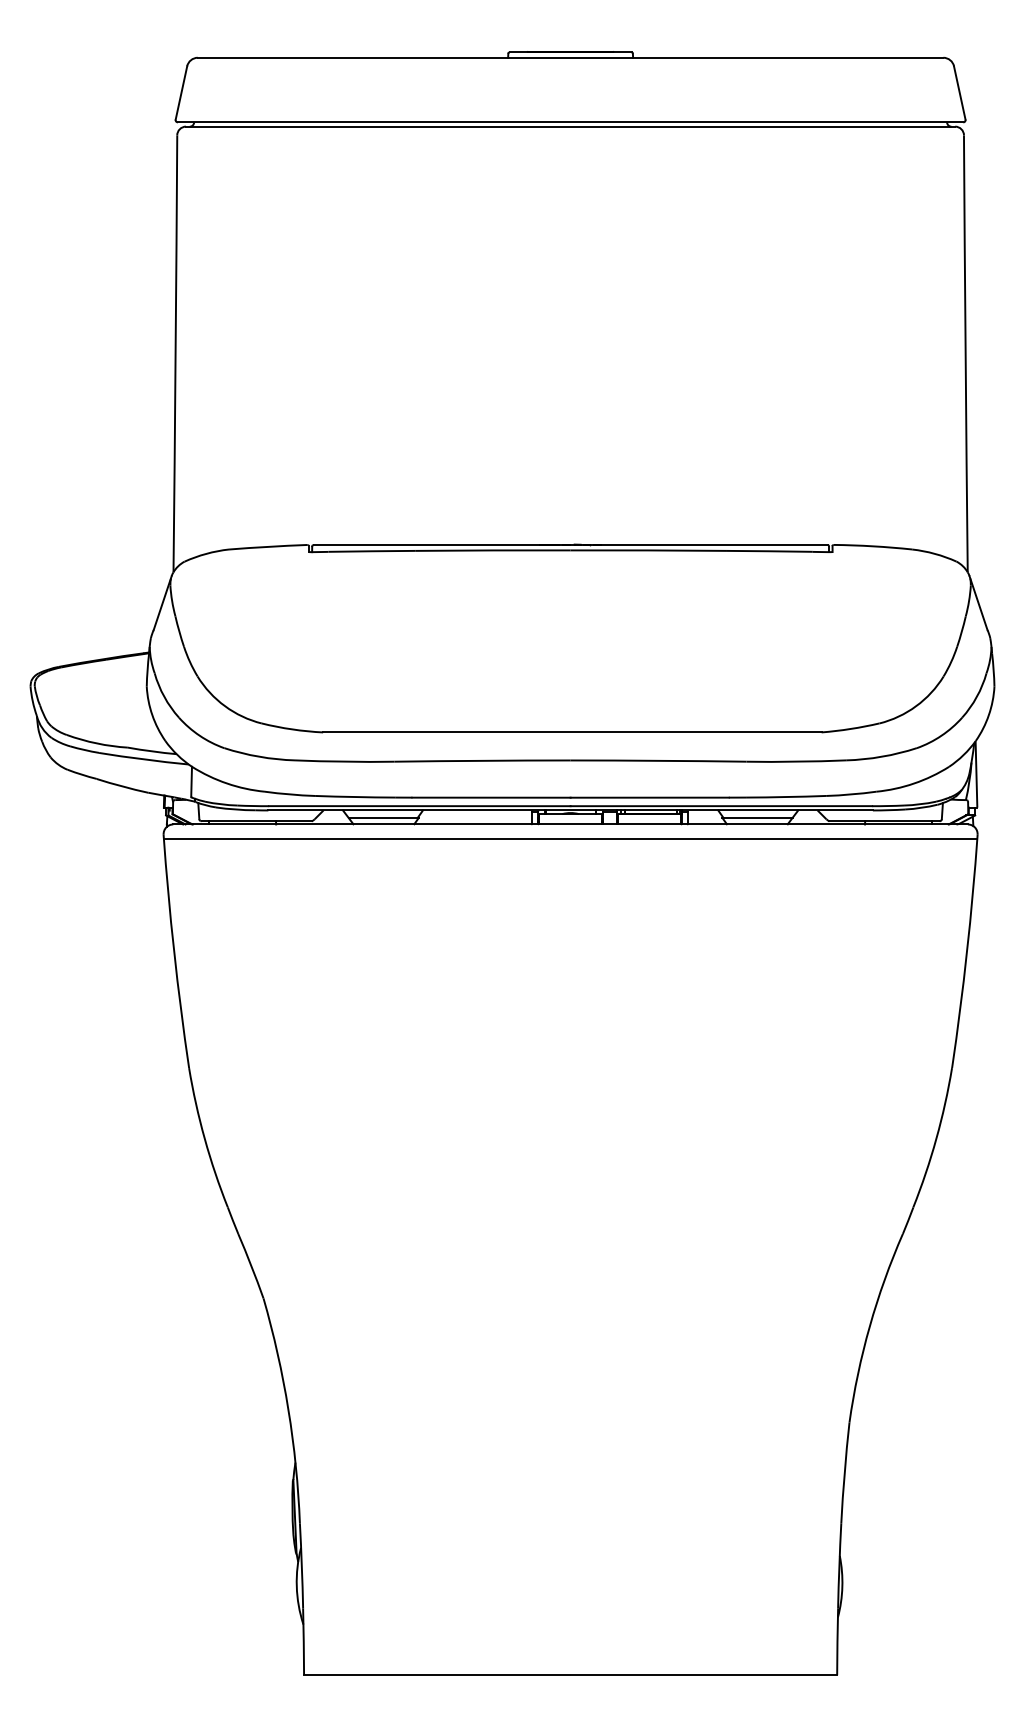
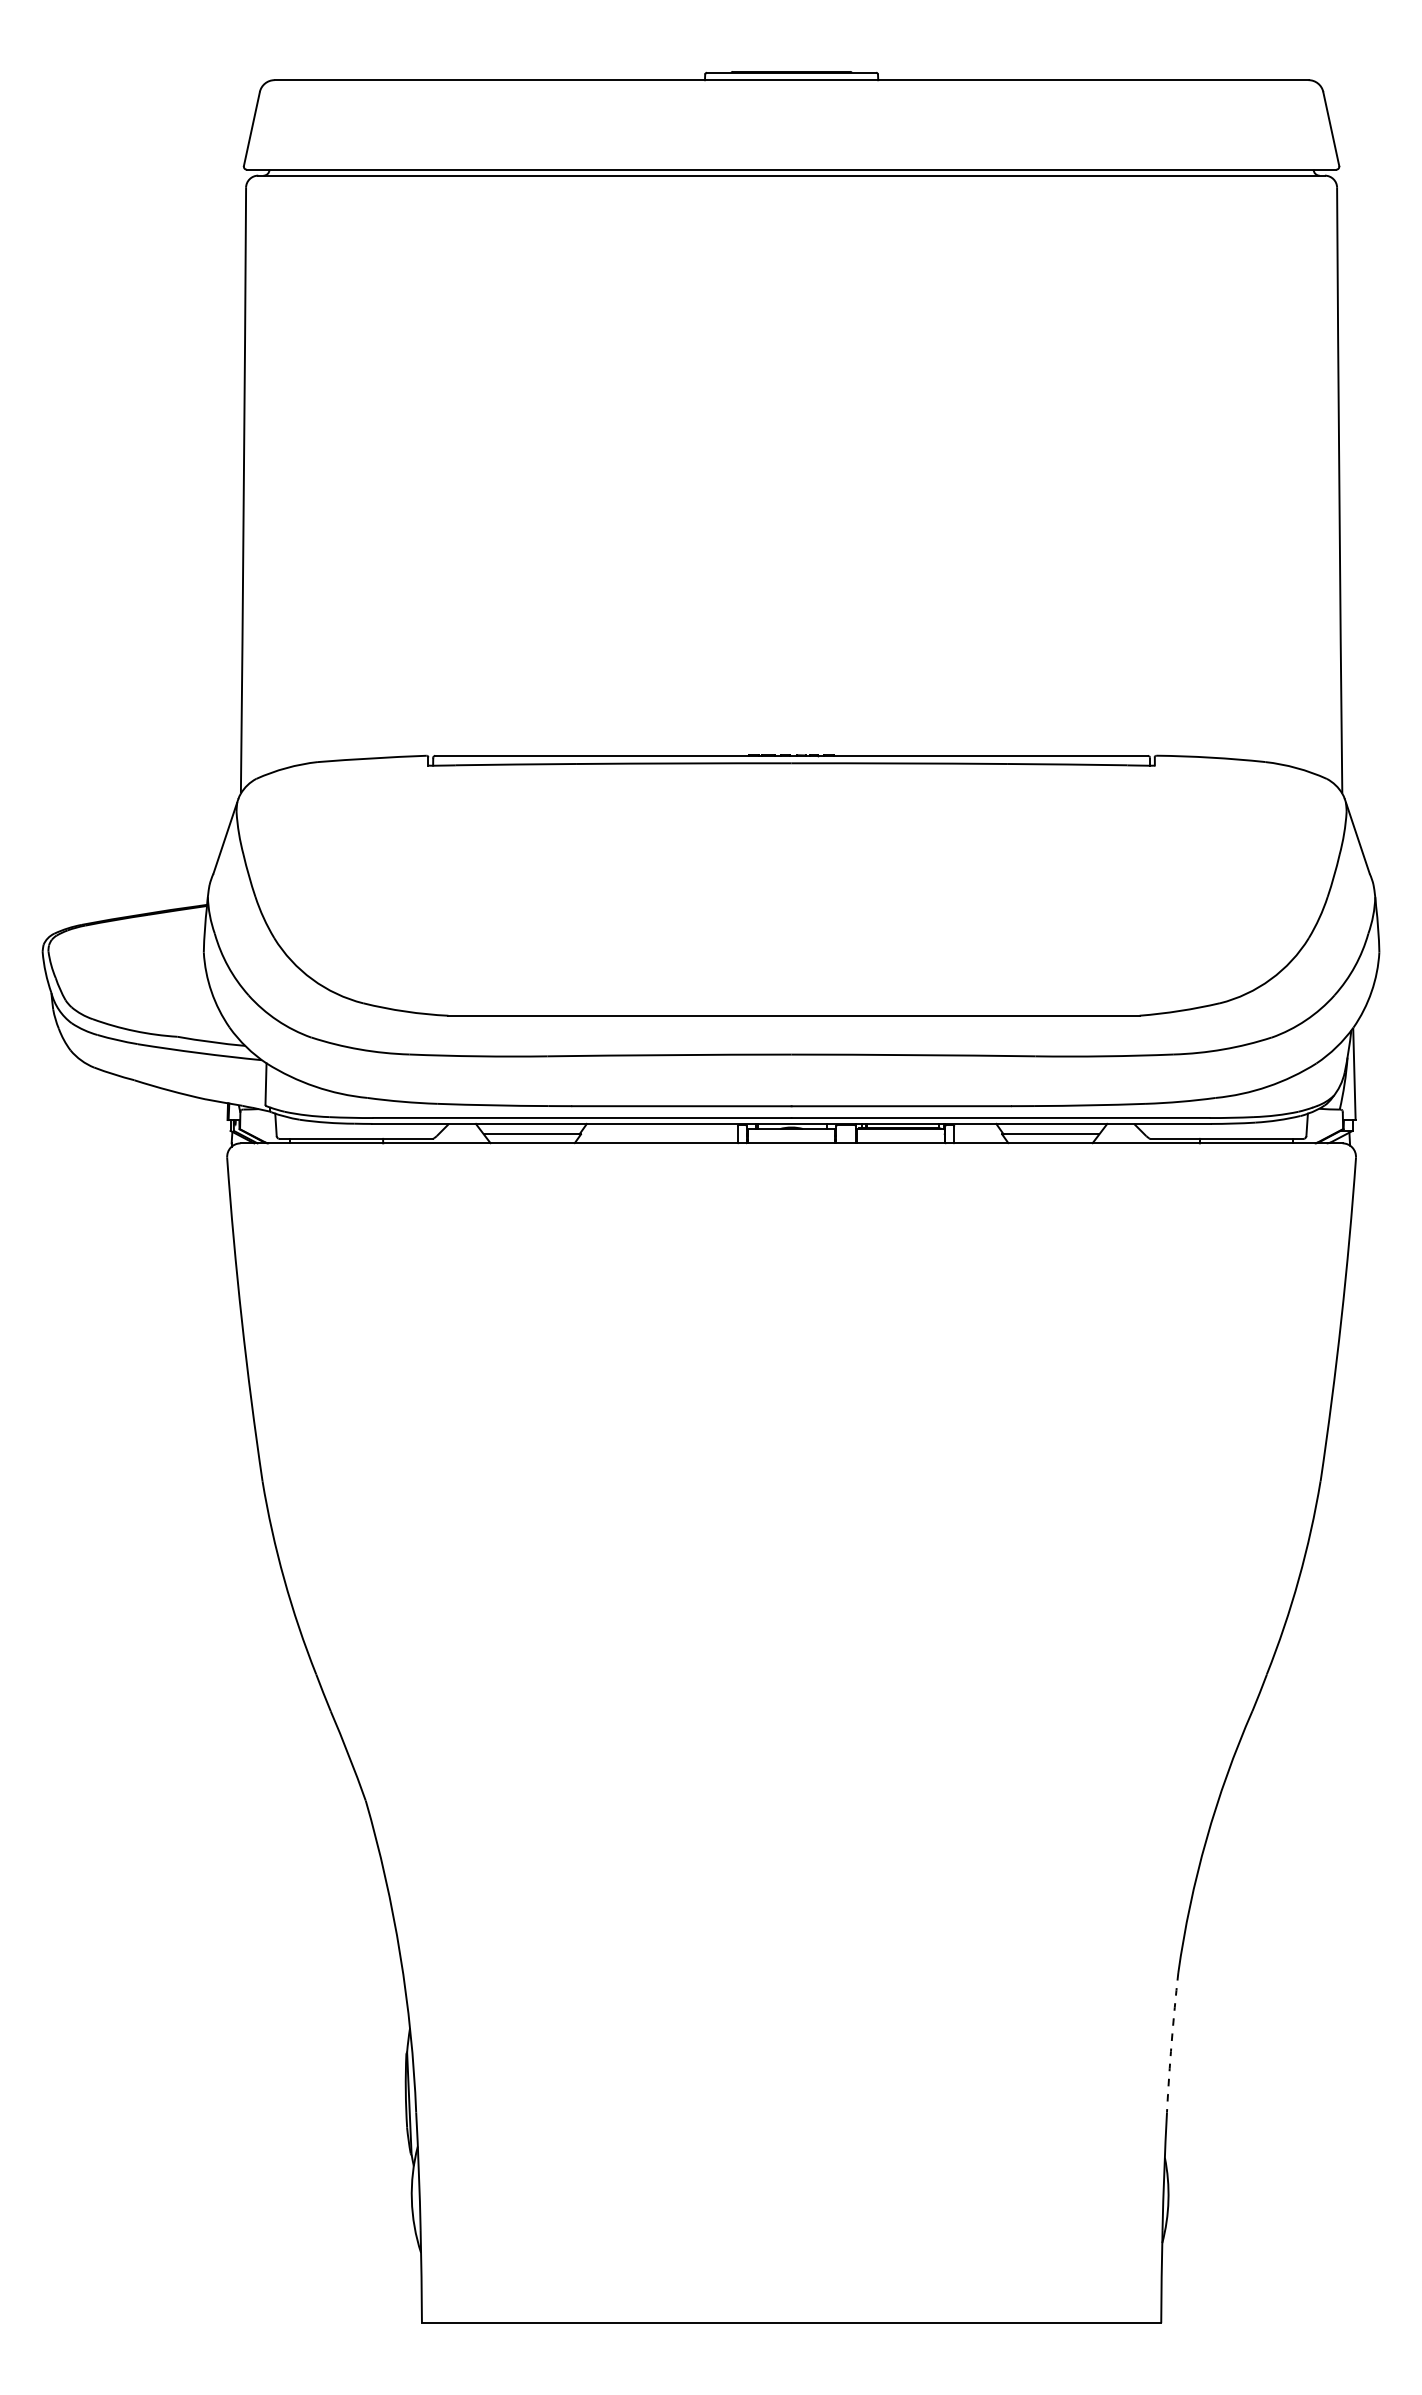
line: (570, 838) -> (791, 1163), removed
arc: (844, 1472) -> (1171, 2042), solid -> dashed

